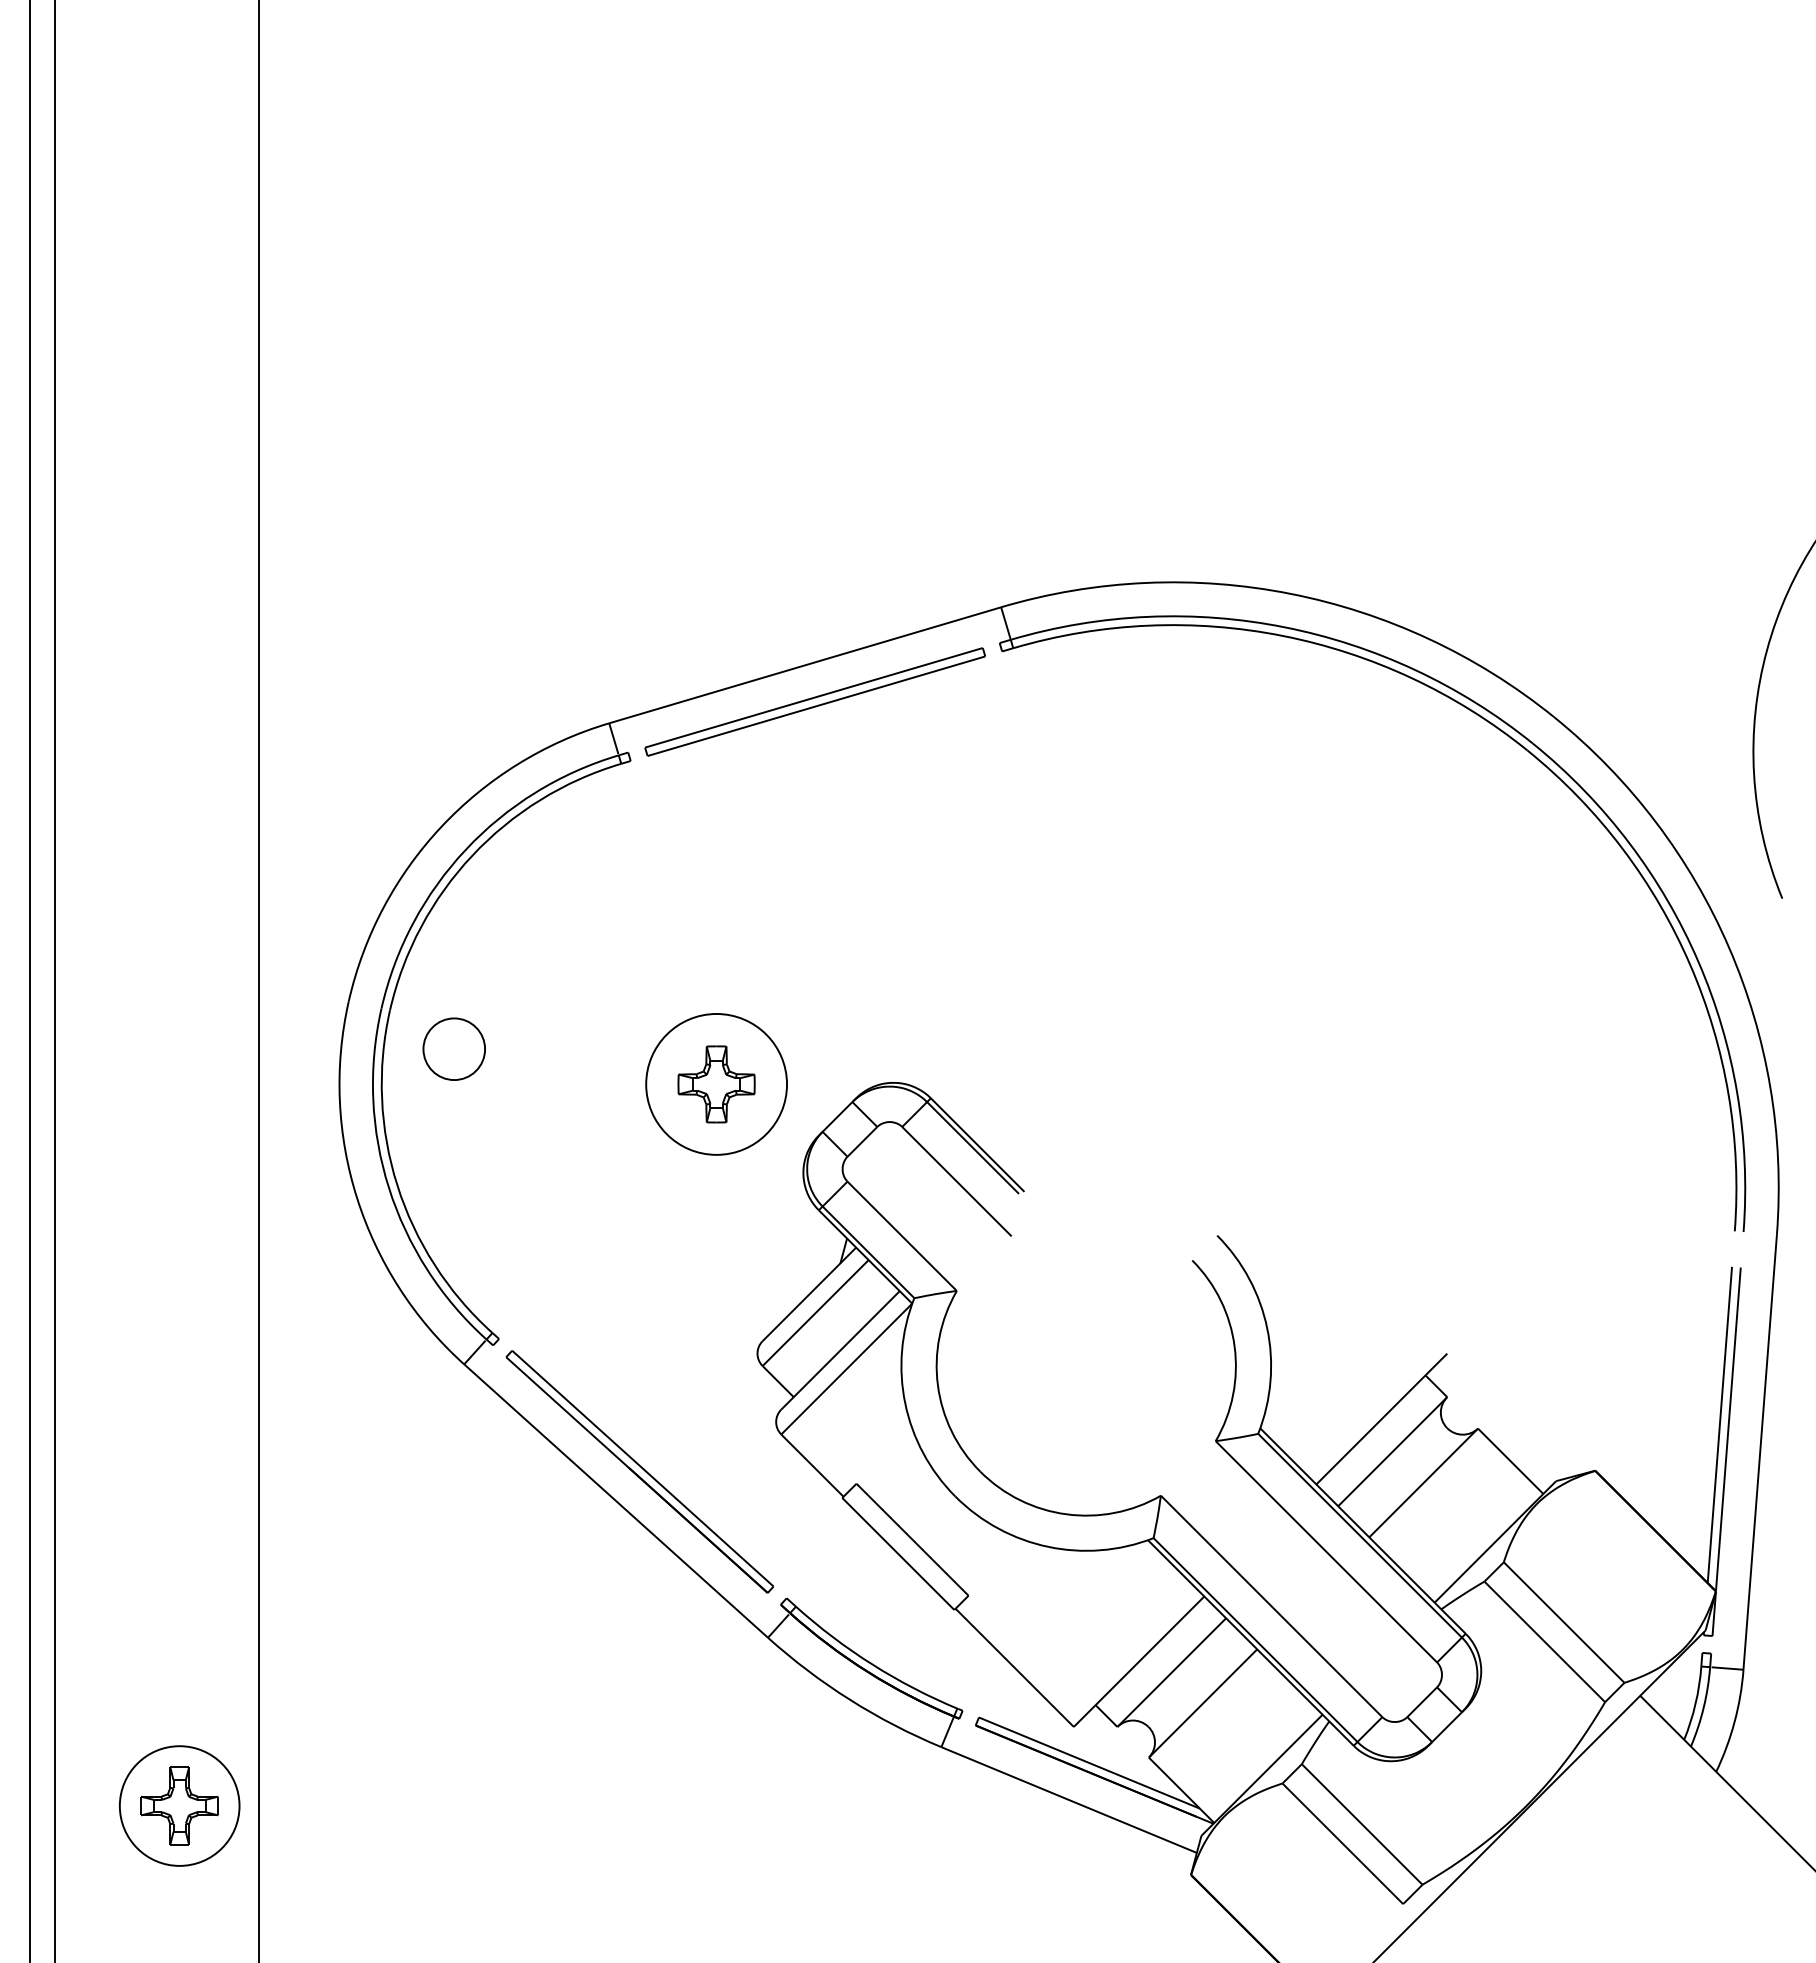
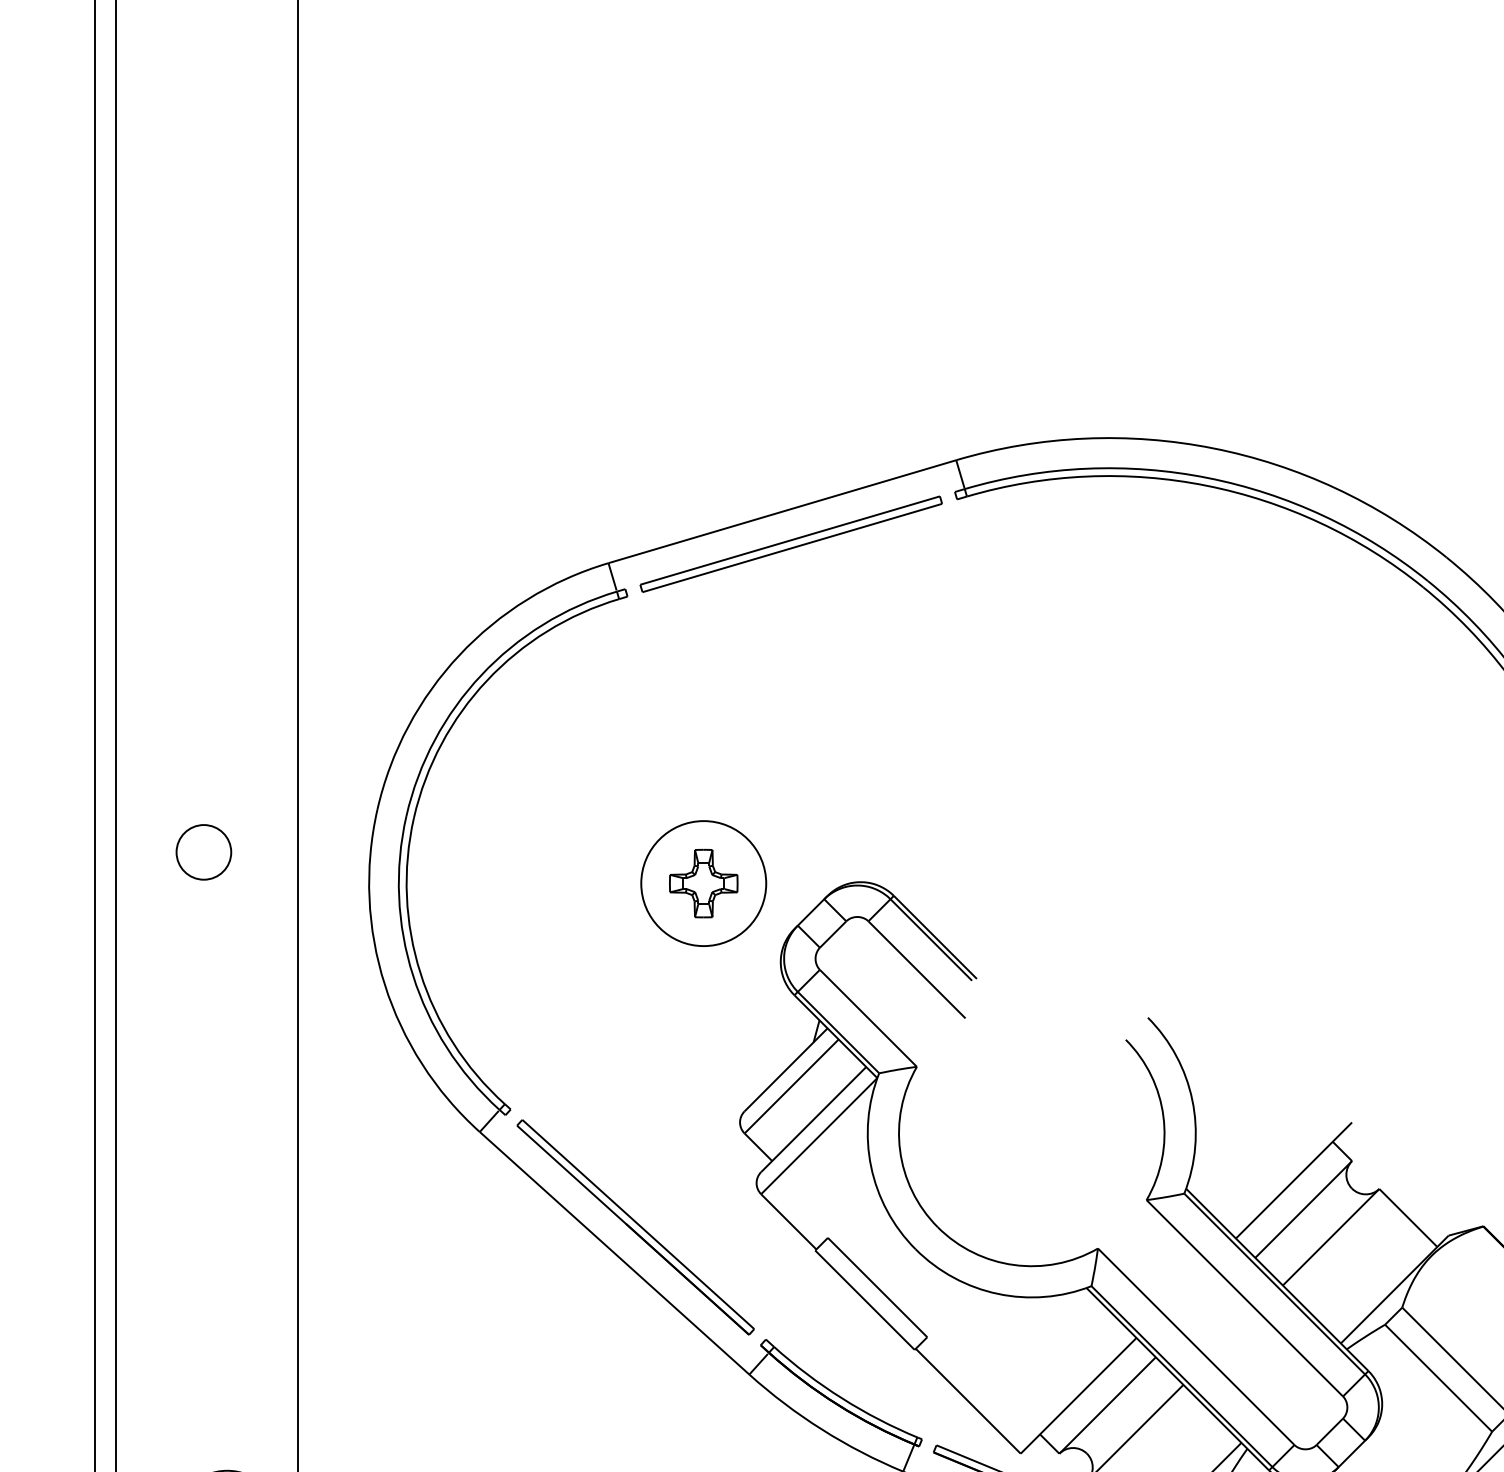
part: (453, 1048) -> (203, 851), moved

